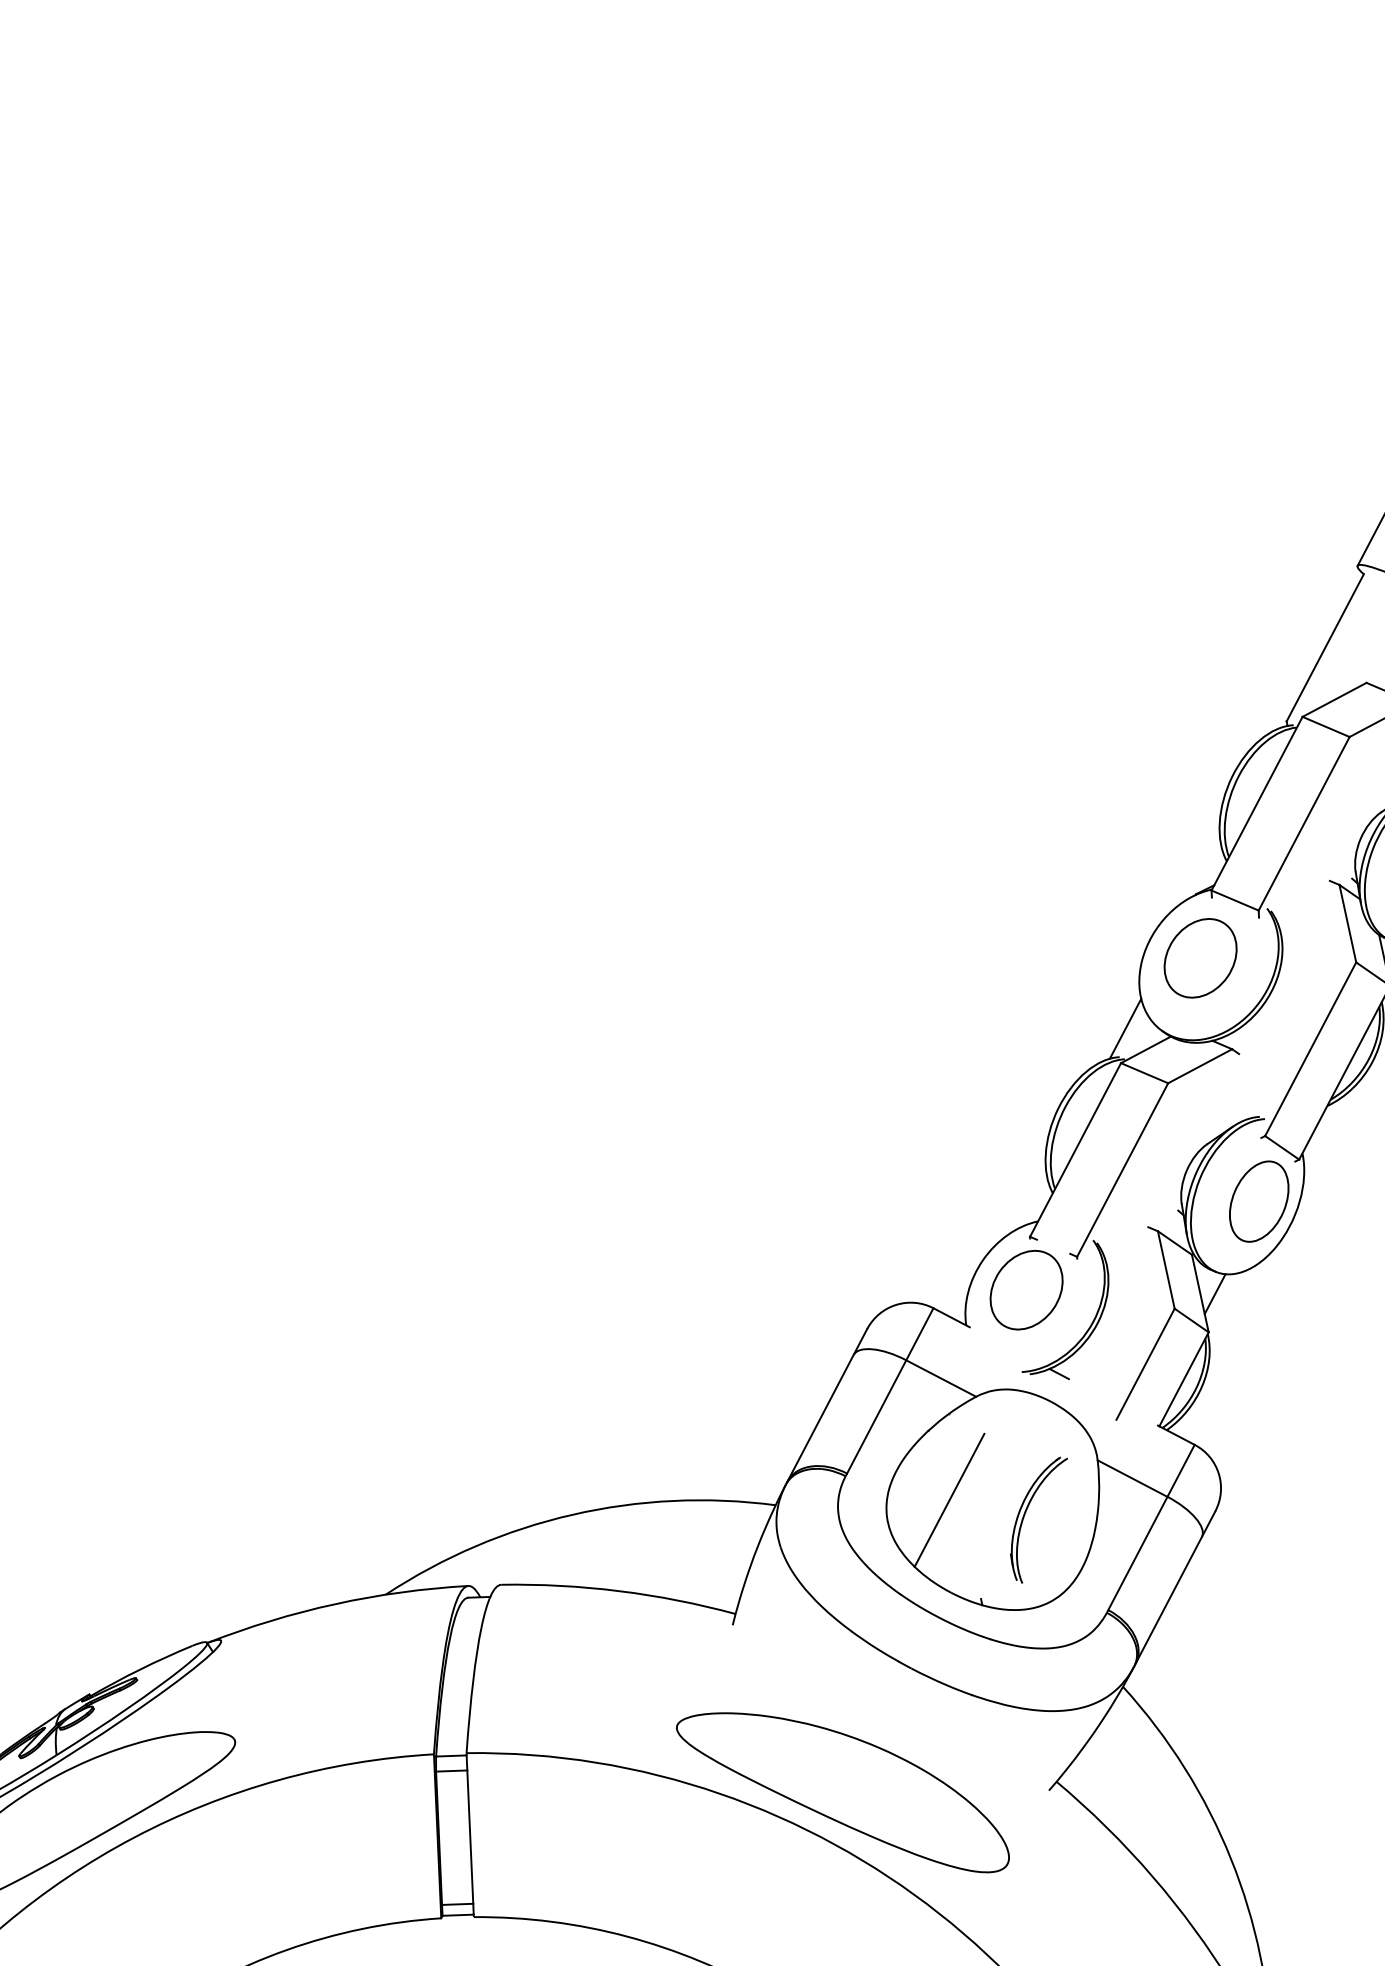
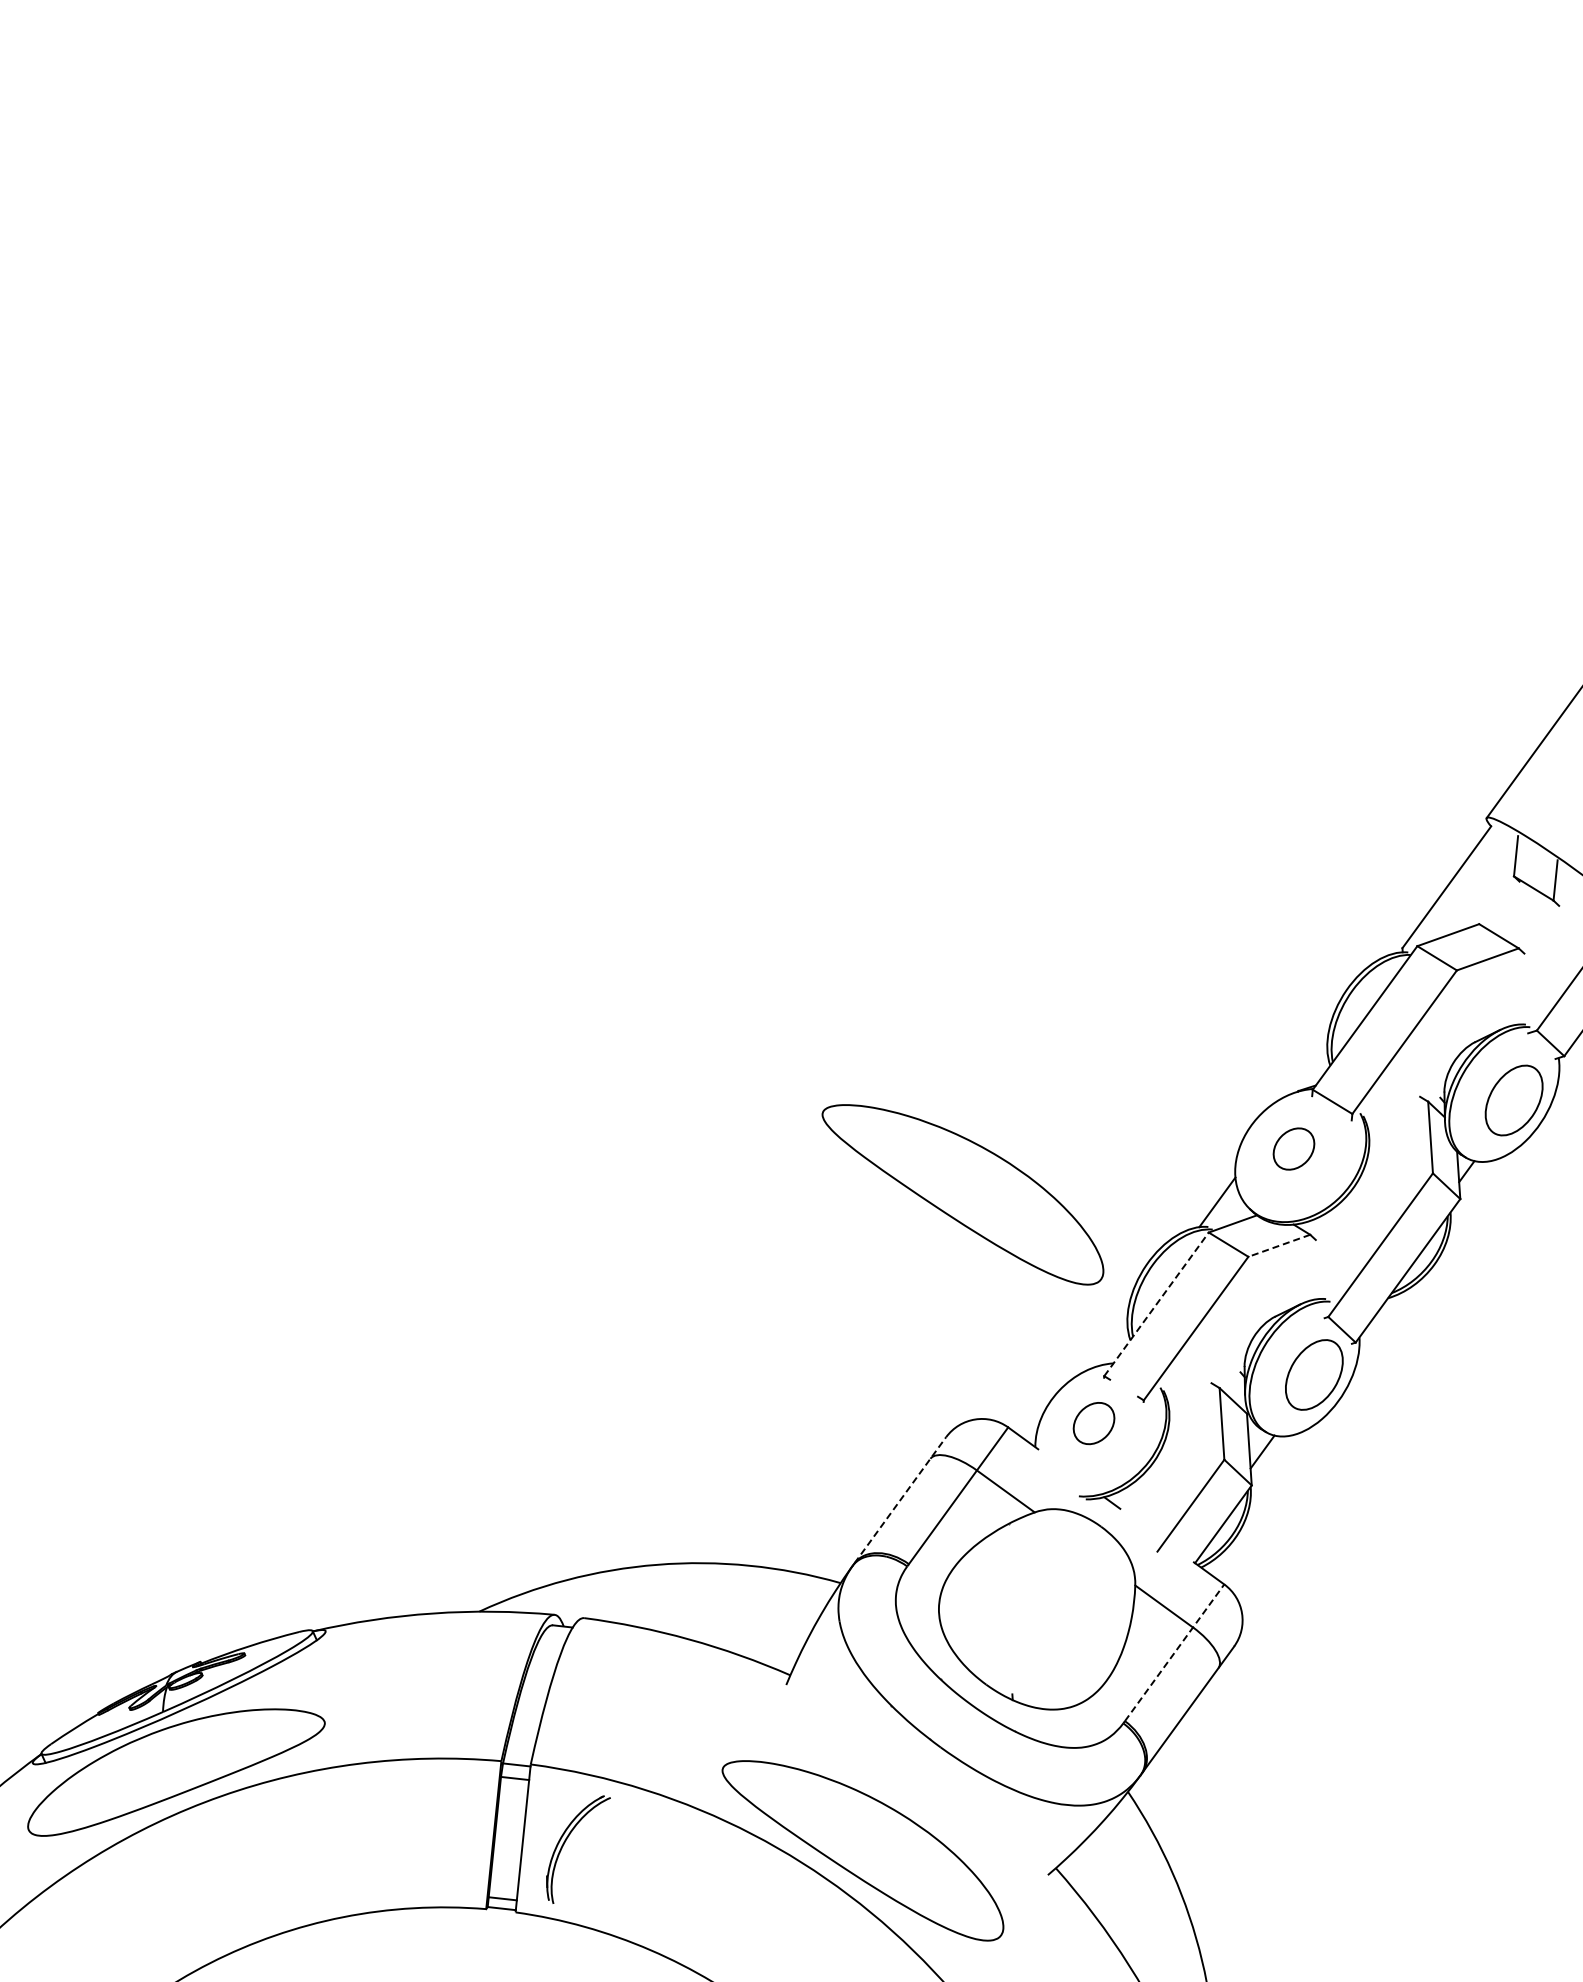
part: (1199, 957) -> (1293, 1148), size x0.6
part: (846, 1061) -> (962, 1194), added
line: (1200, 1065) -> (1279, 1245), solid -> dashed
line: (1075, 1150) -> (1156, 1304), solid -> dashed
part: (1025, 1290) -> (1093, 1423), size x0.6
line: (827, 1405) -> (900, 1500), solid -> dashed
line: (949, 1500) -> (997, 1601), removed
part: (1025, 1514) -> (565, 1842), moved
line: (1151, 1527) -> (1174, 1652), solid -> dashed

